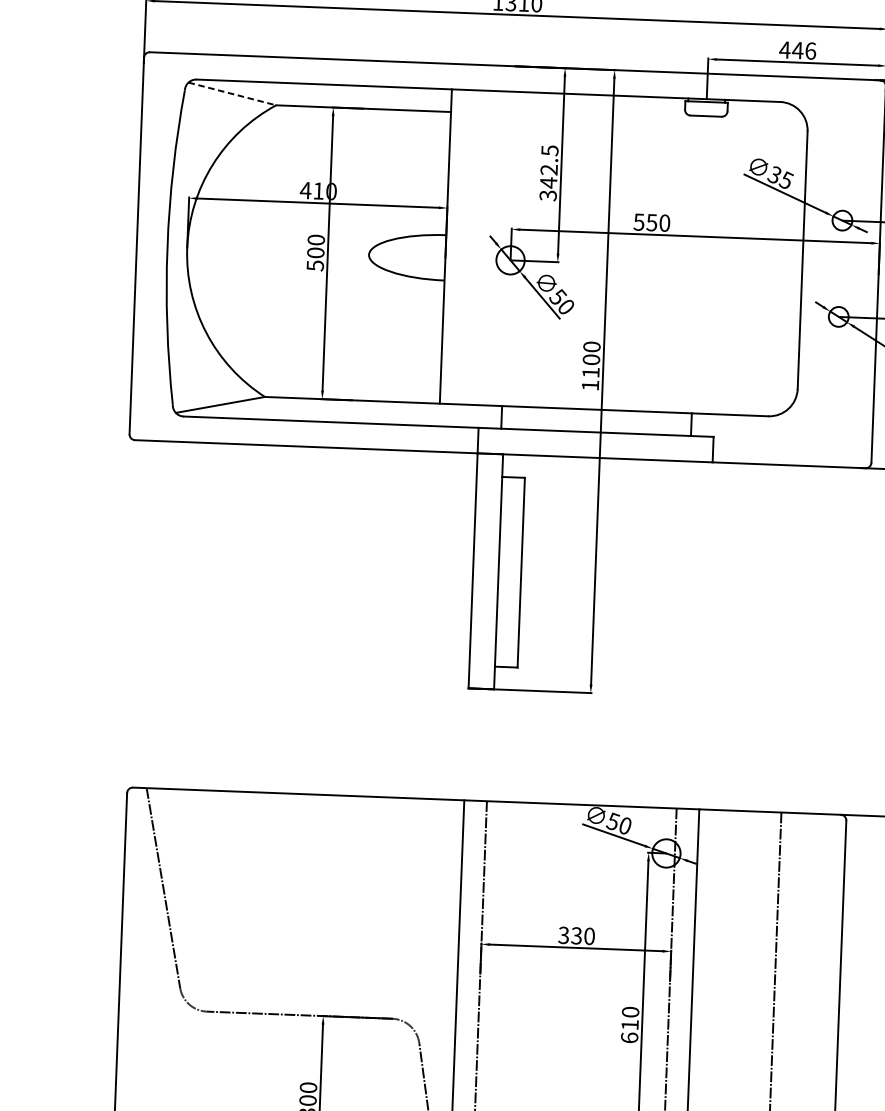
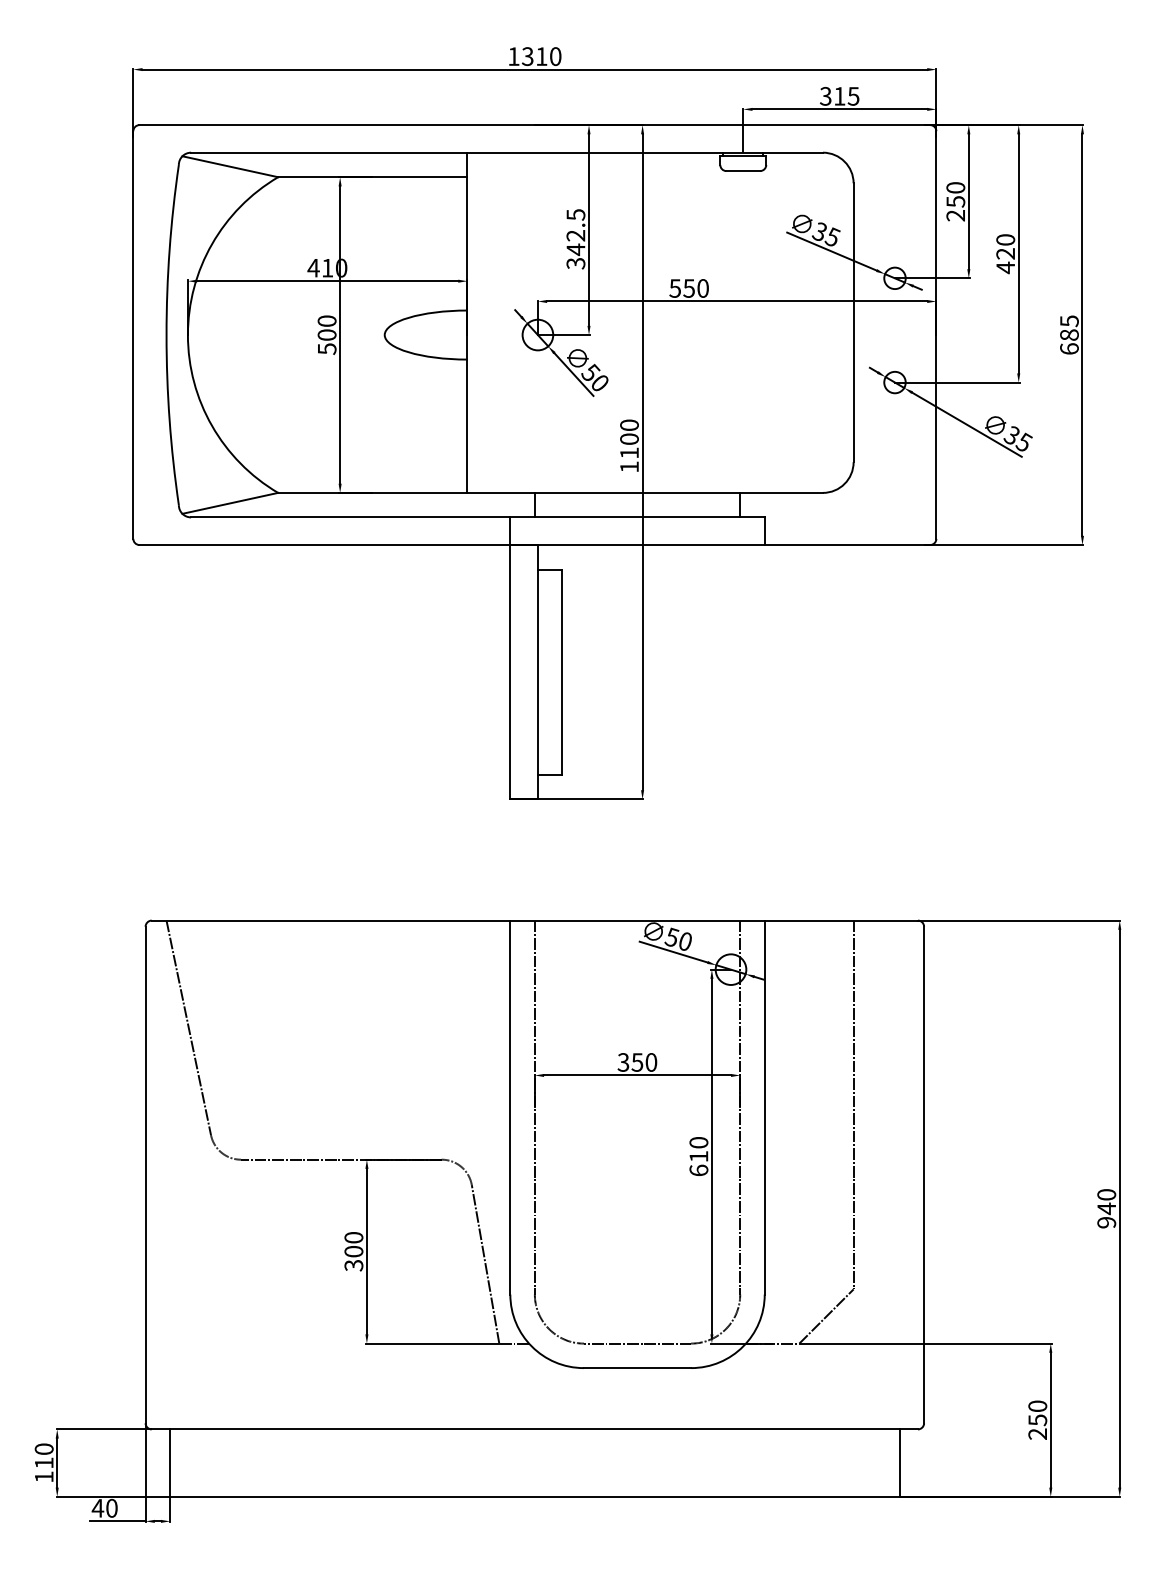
text: (797, 49) -> (839, 95), 446 -> 315
line: (232, 93) -> (230, 166), dashed -> solid
text: (576, 935) -> (637, 1062), 330 -> 350

